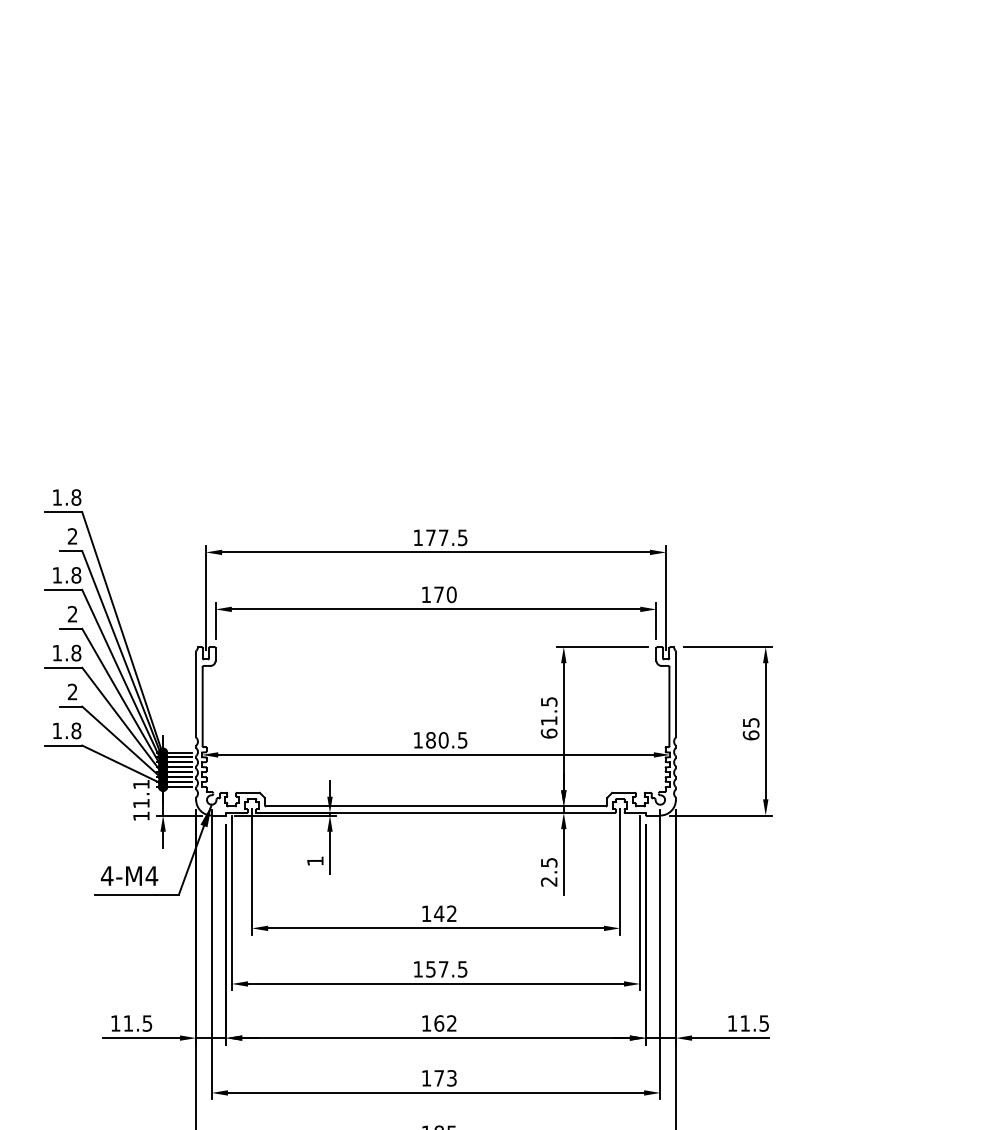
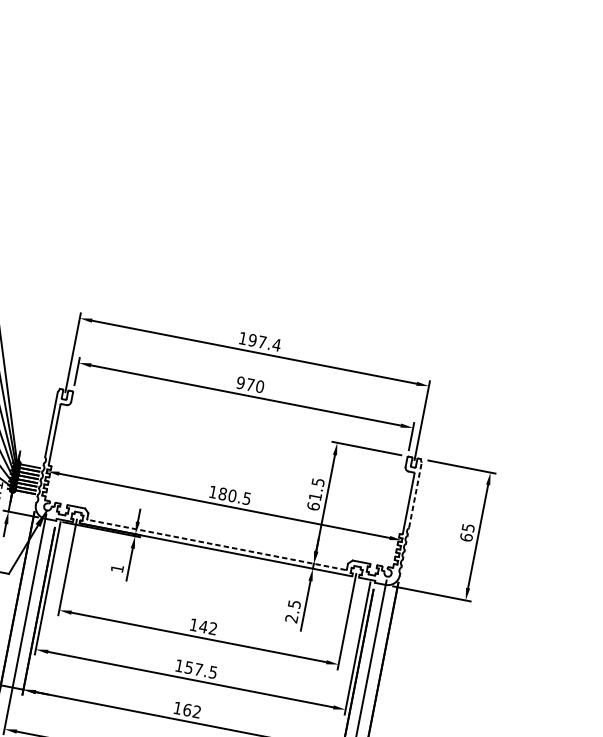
text: (446, 537) -> (264, 342), 177.5 -> 197.4
text: (426, 594) -> (240, 382), 170 -> 970
line: (675, 694) -> (415, 495), solid -> dashed
line: (436, 806) -> (217, 545), solid -> dashed

